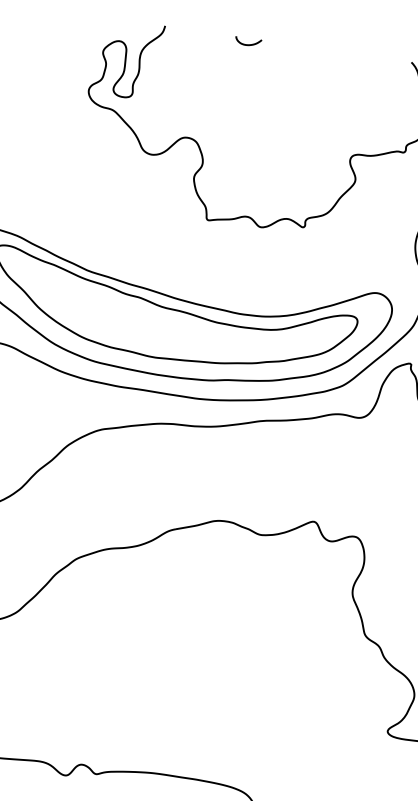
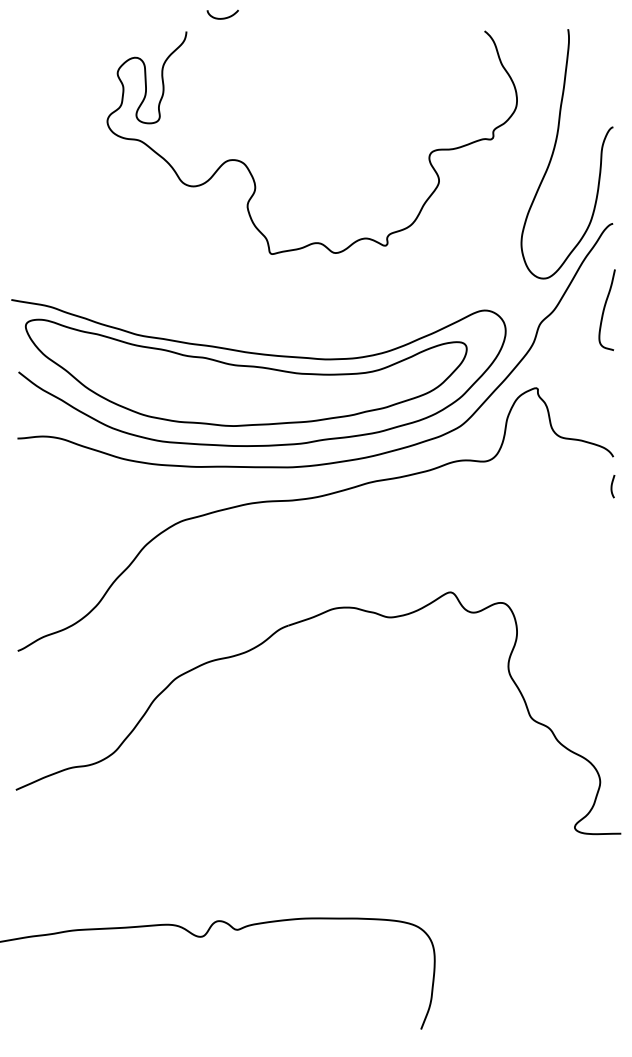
curve: (247, 44) -> (222, 17), moved

